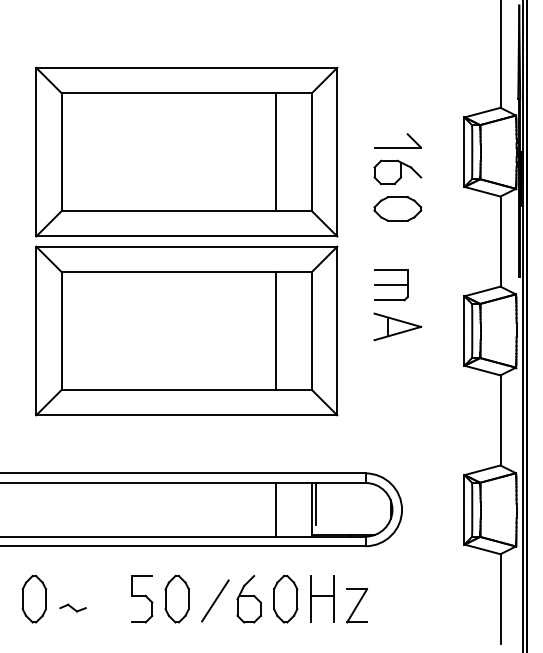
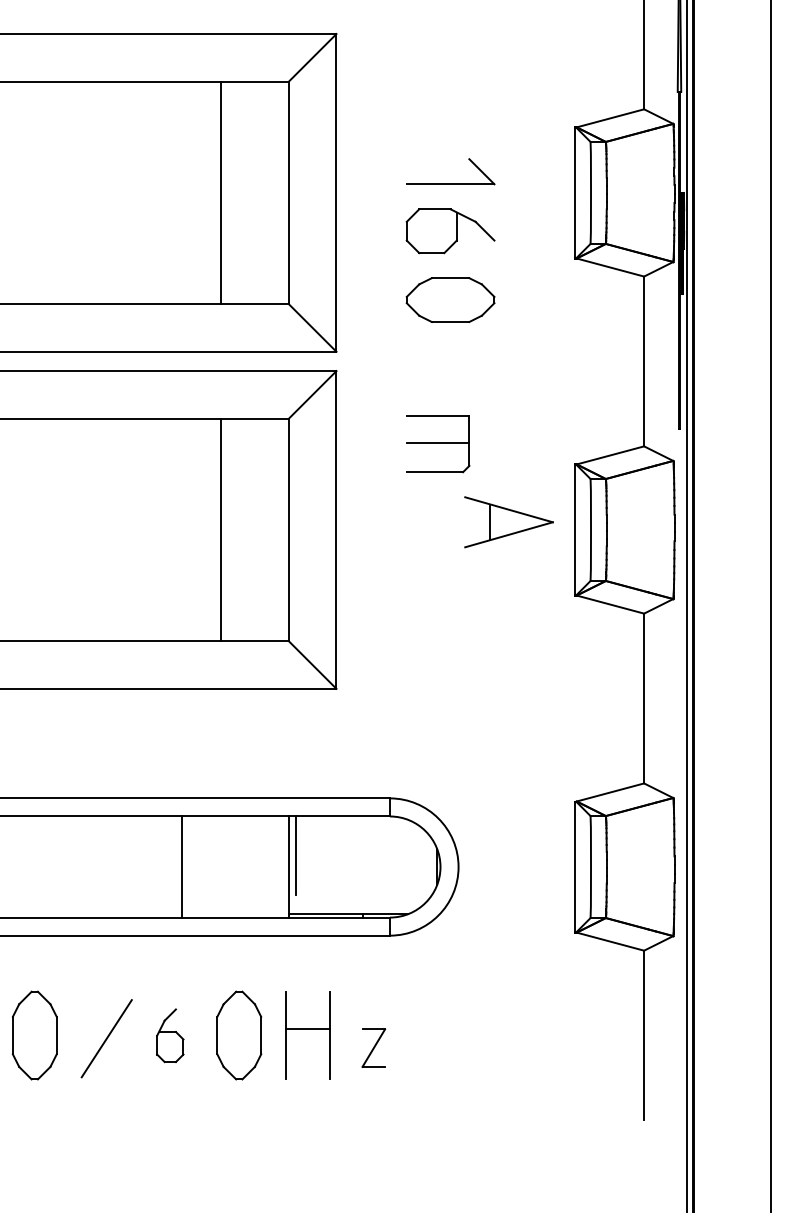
part: (397, 326) -> (508, 521), moved
line: (276, 509) -> (182, 866), moved
part: (248, 599) -> (169, 1036), size x0.6
part: (356, 605) -> (372, 1047), size x0.6

